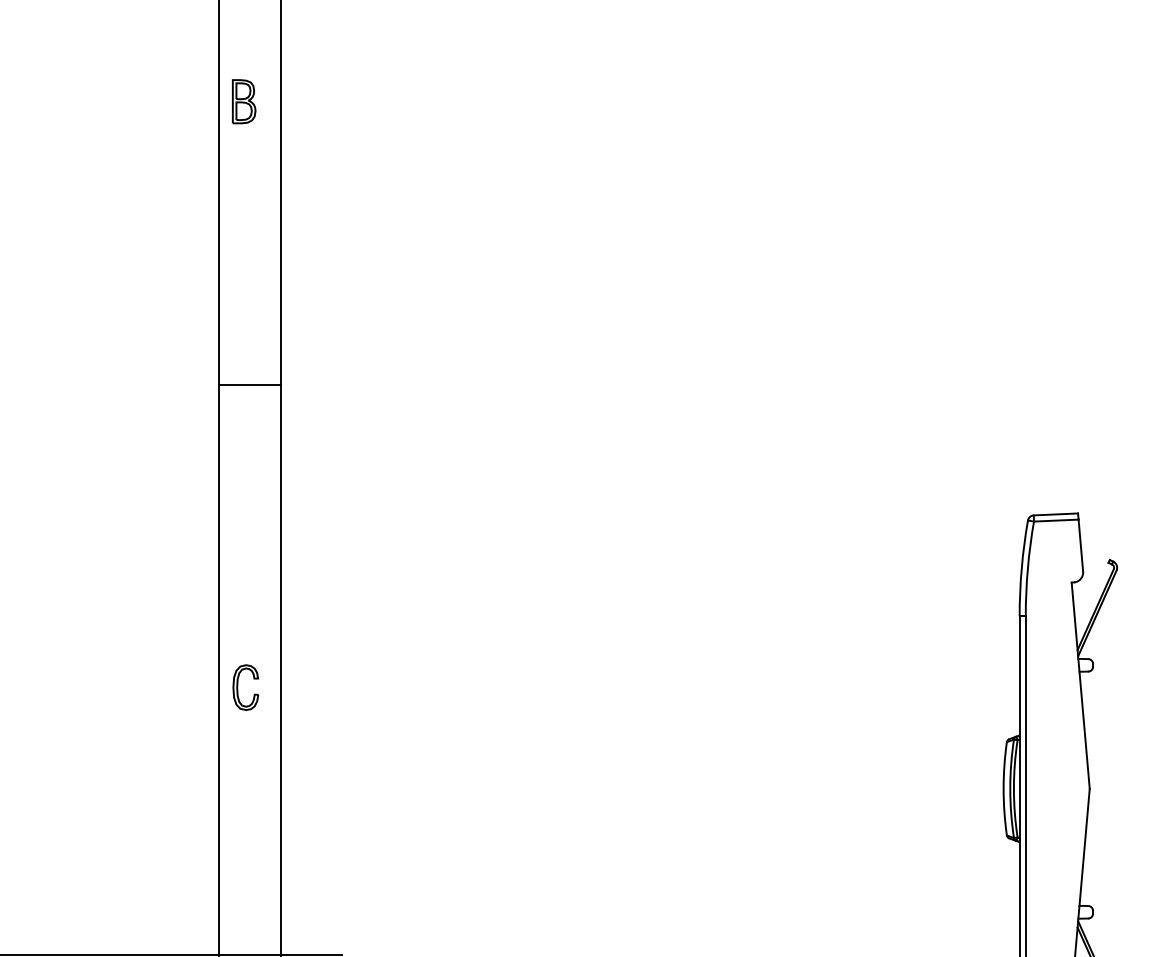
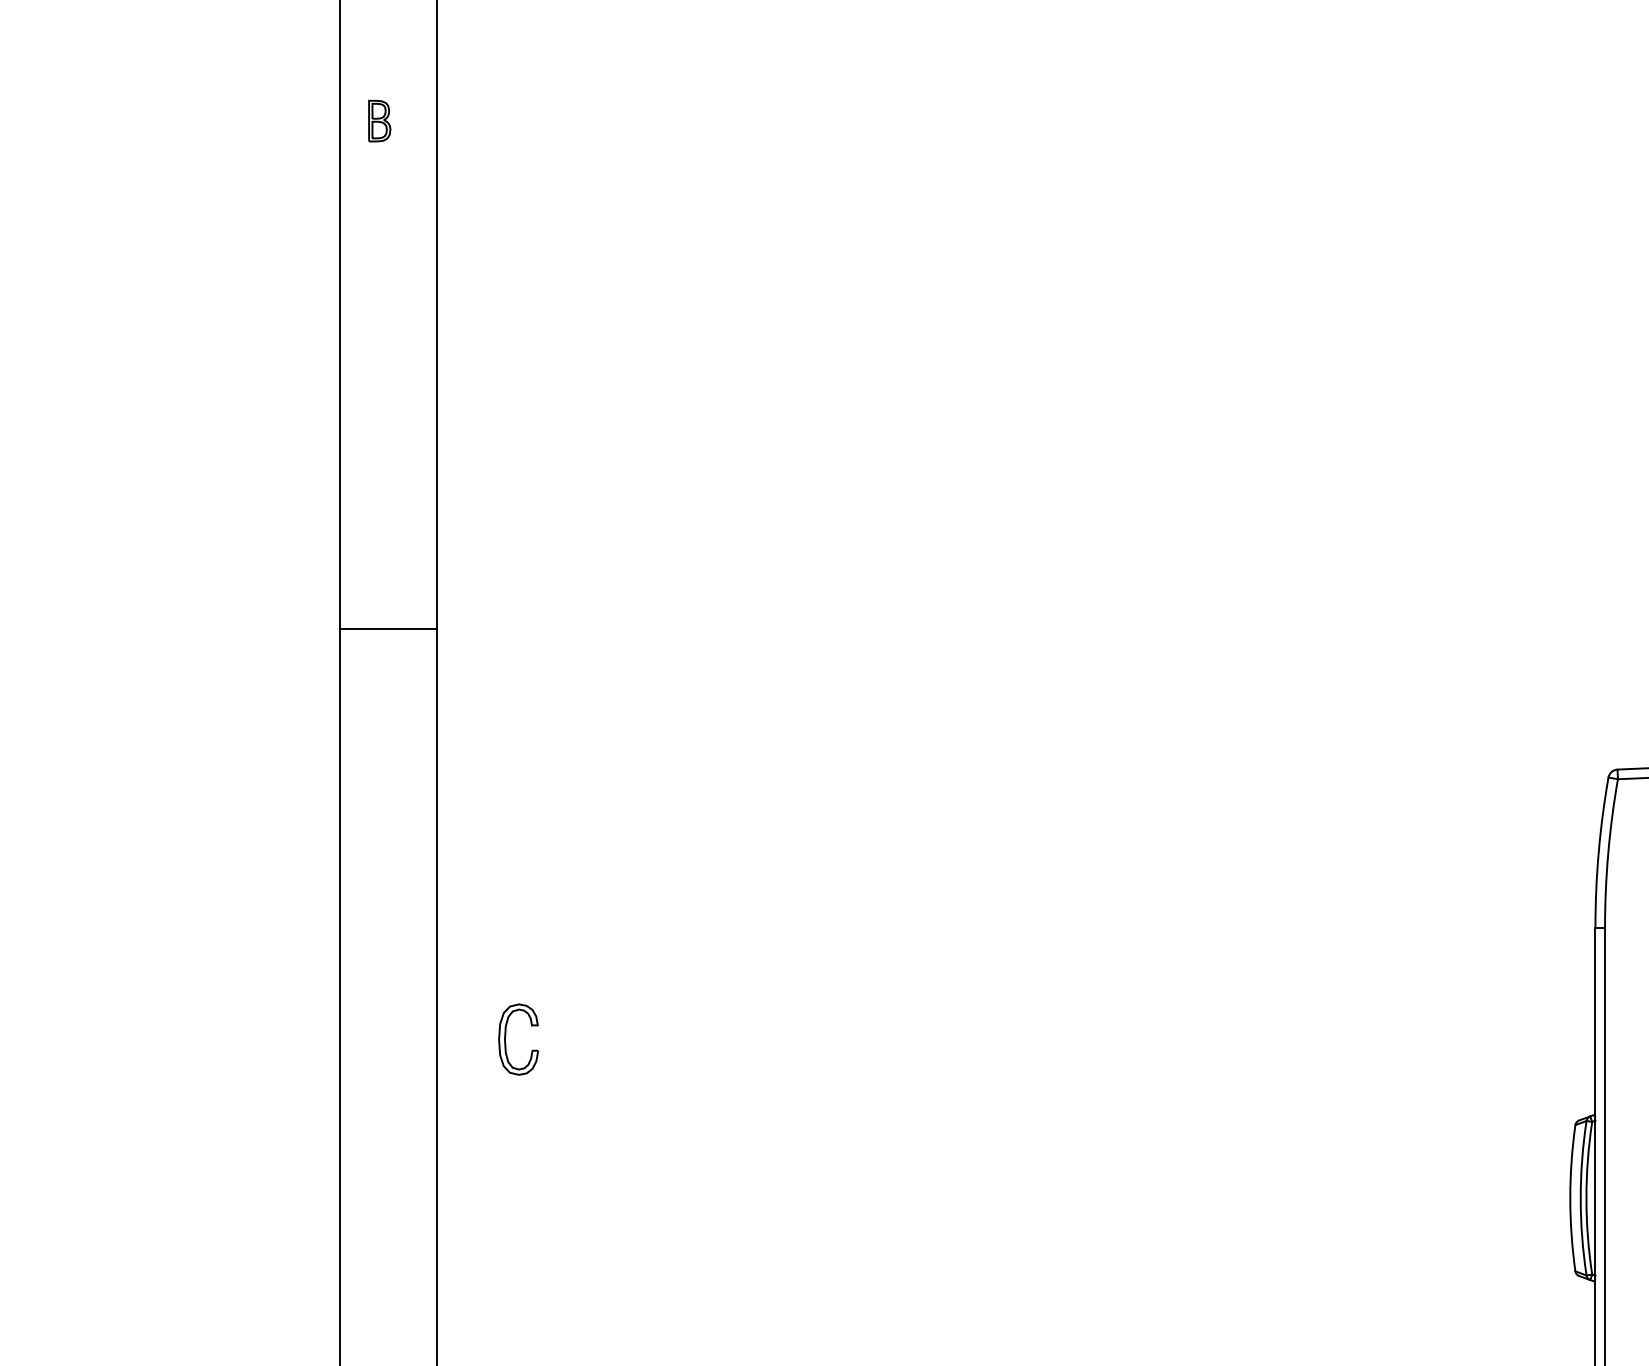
part: (244, 101) -> (380, 120), size x0.6
line: (249, 384) -> (387, 628), moved
part: (238, 687) -> (507, 1039), moved

